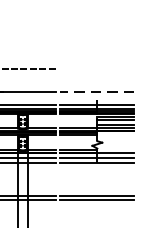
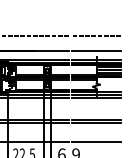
line: (97, 68) -> (96, 35), added
line: (97, 92) -> (96, 51), dashed -> solid

